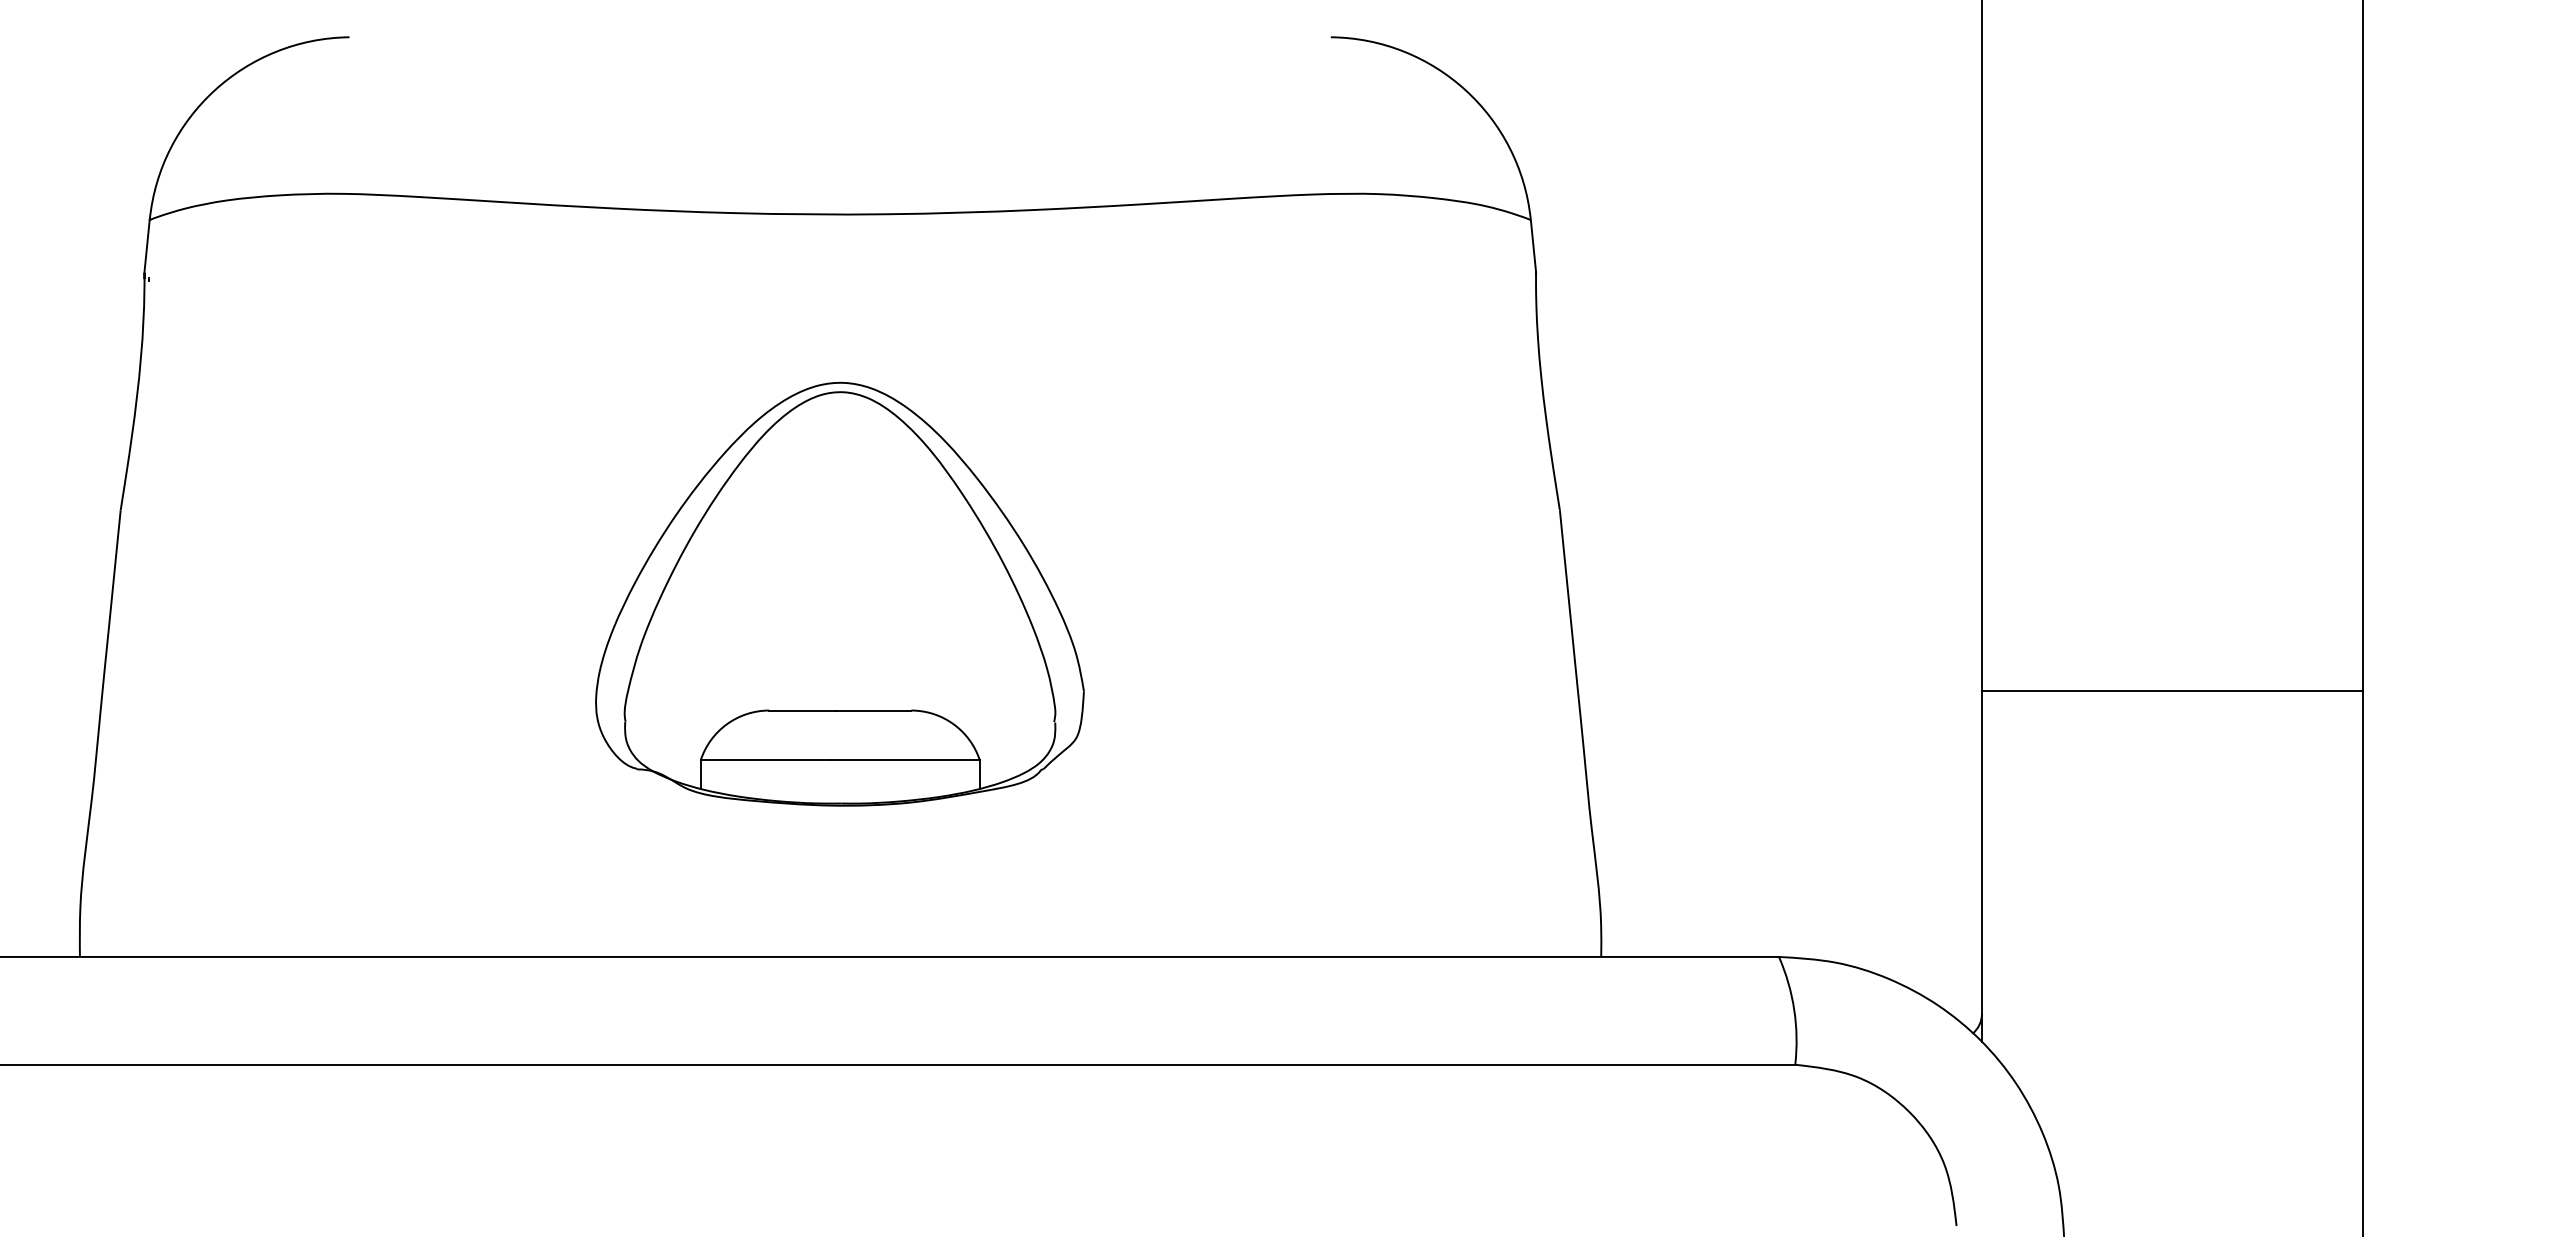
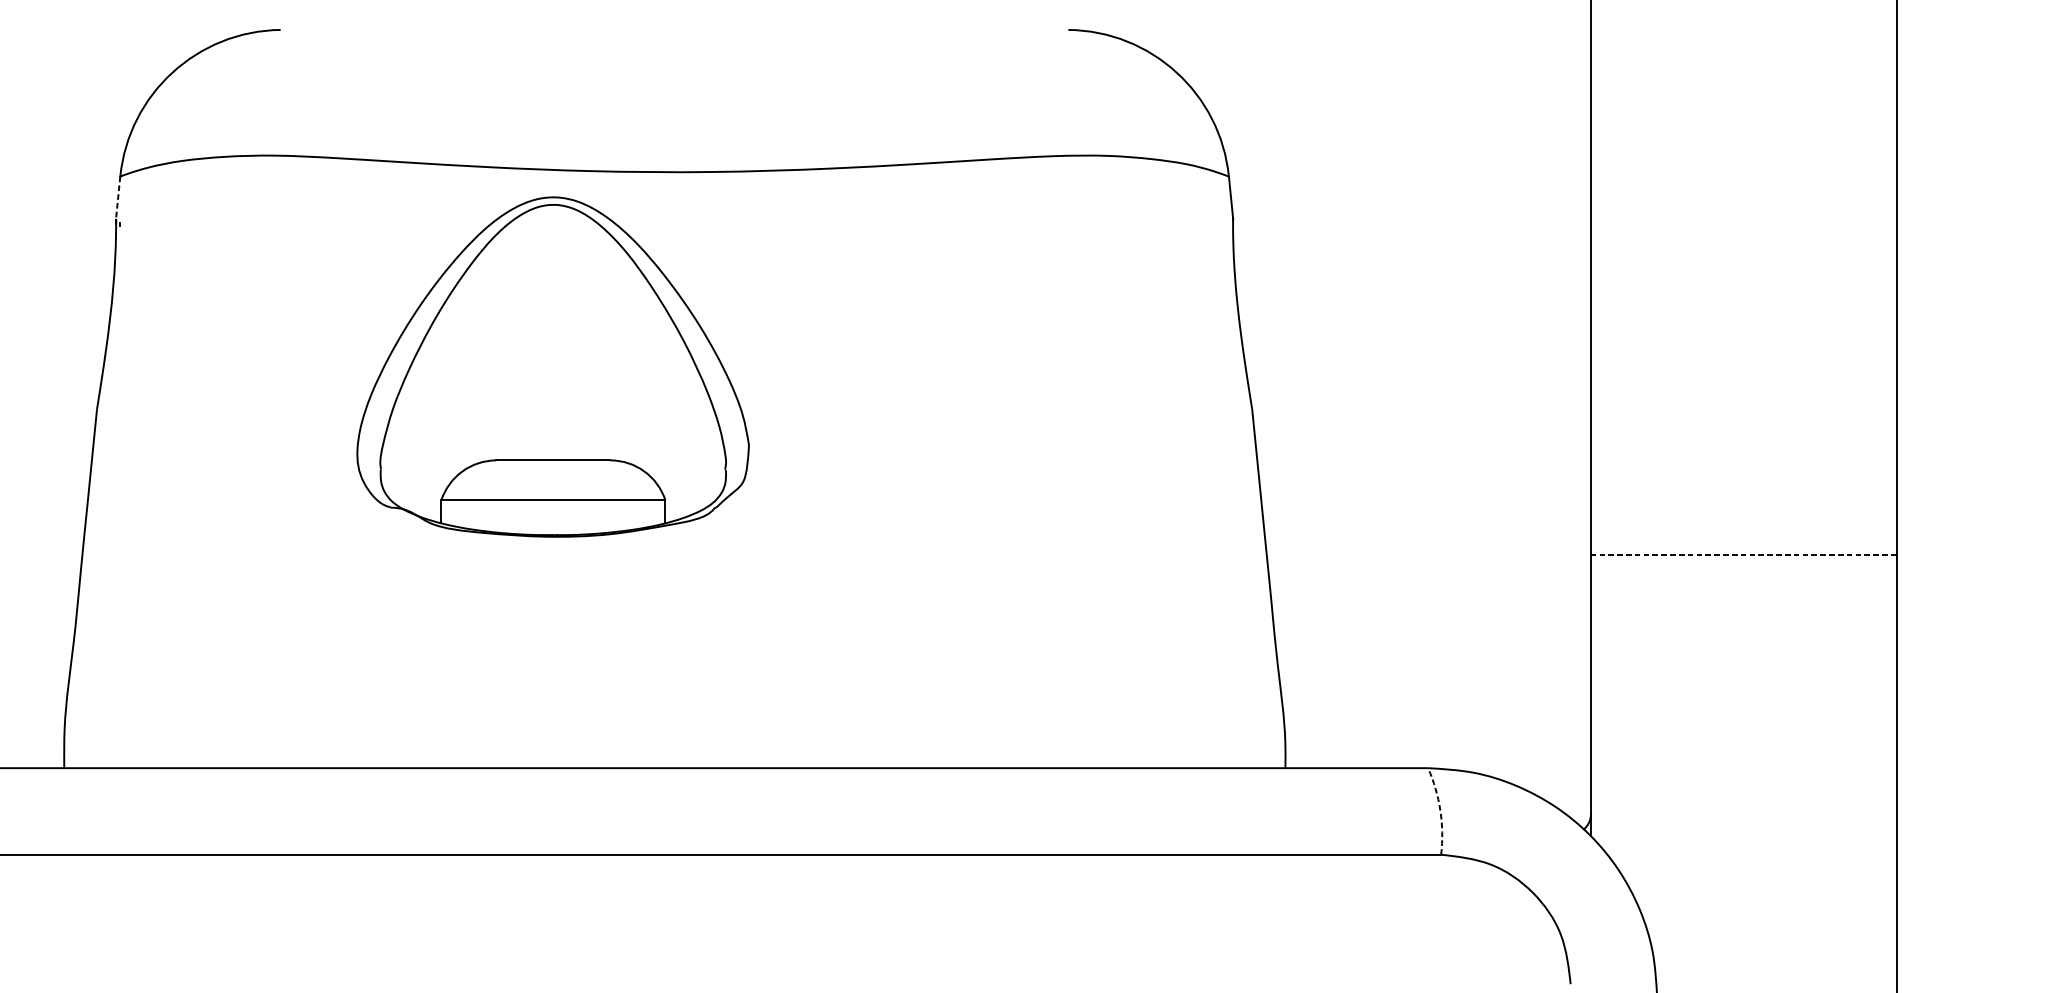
line: (147, 246) -> (118, 197), solid -> dashed
part: (839, 593) -> (552, 366), moved
line: (2171, 691) -> (1743, 555), solid -> dashed
arc: (1794, 1009) -> (1440, 810), solid -> dashed

